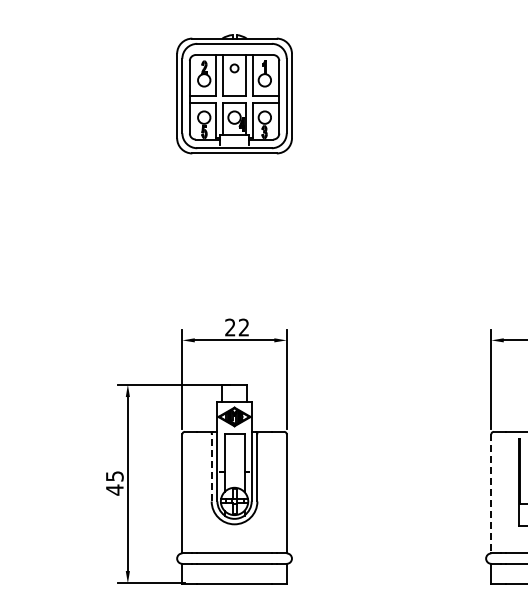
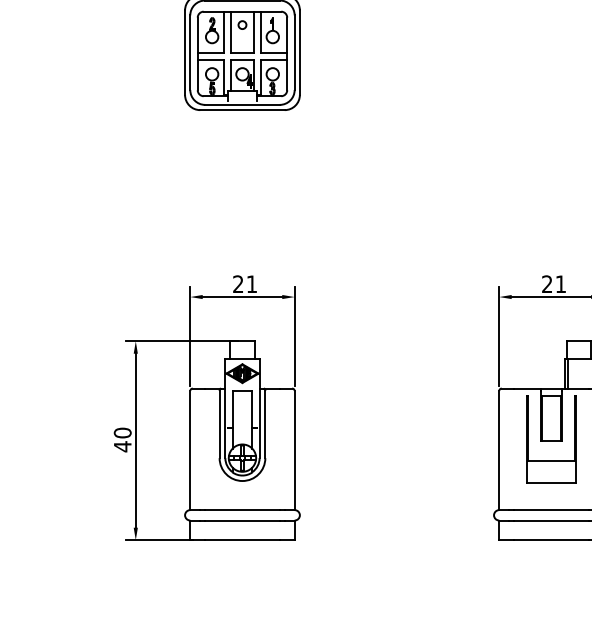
text: (243, 326) -> (251, 283), 22 -> 21
line: (211, 467) -> (219, 424), dashed -> solid
text: (114, 475) -> (122, 432), 45 -> 40
line: (491, 493) -> (499, 450), dashed -> solid

